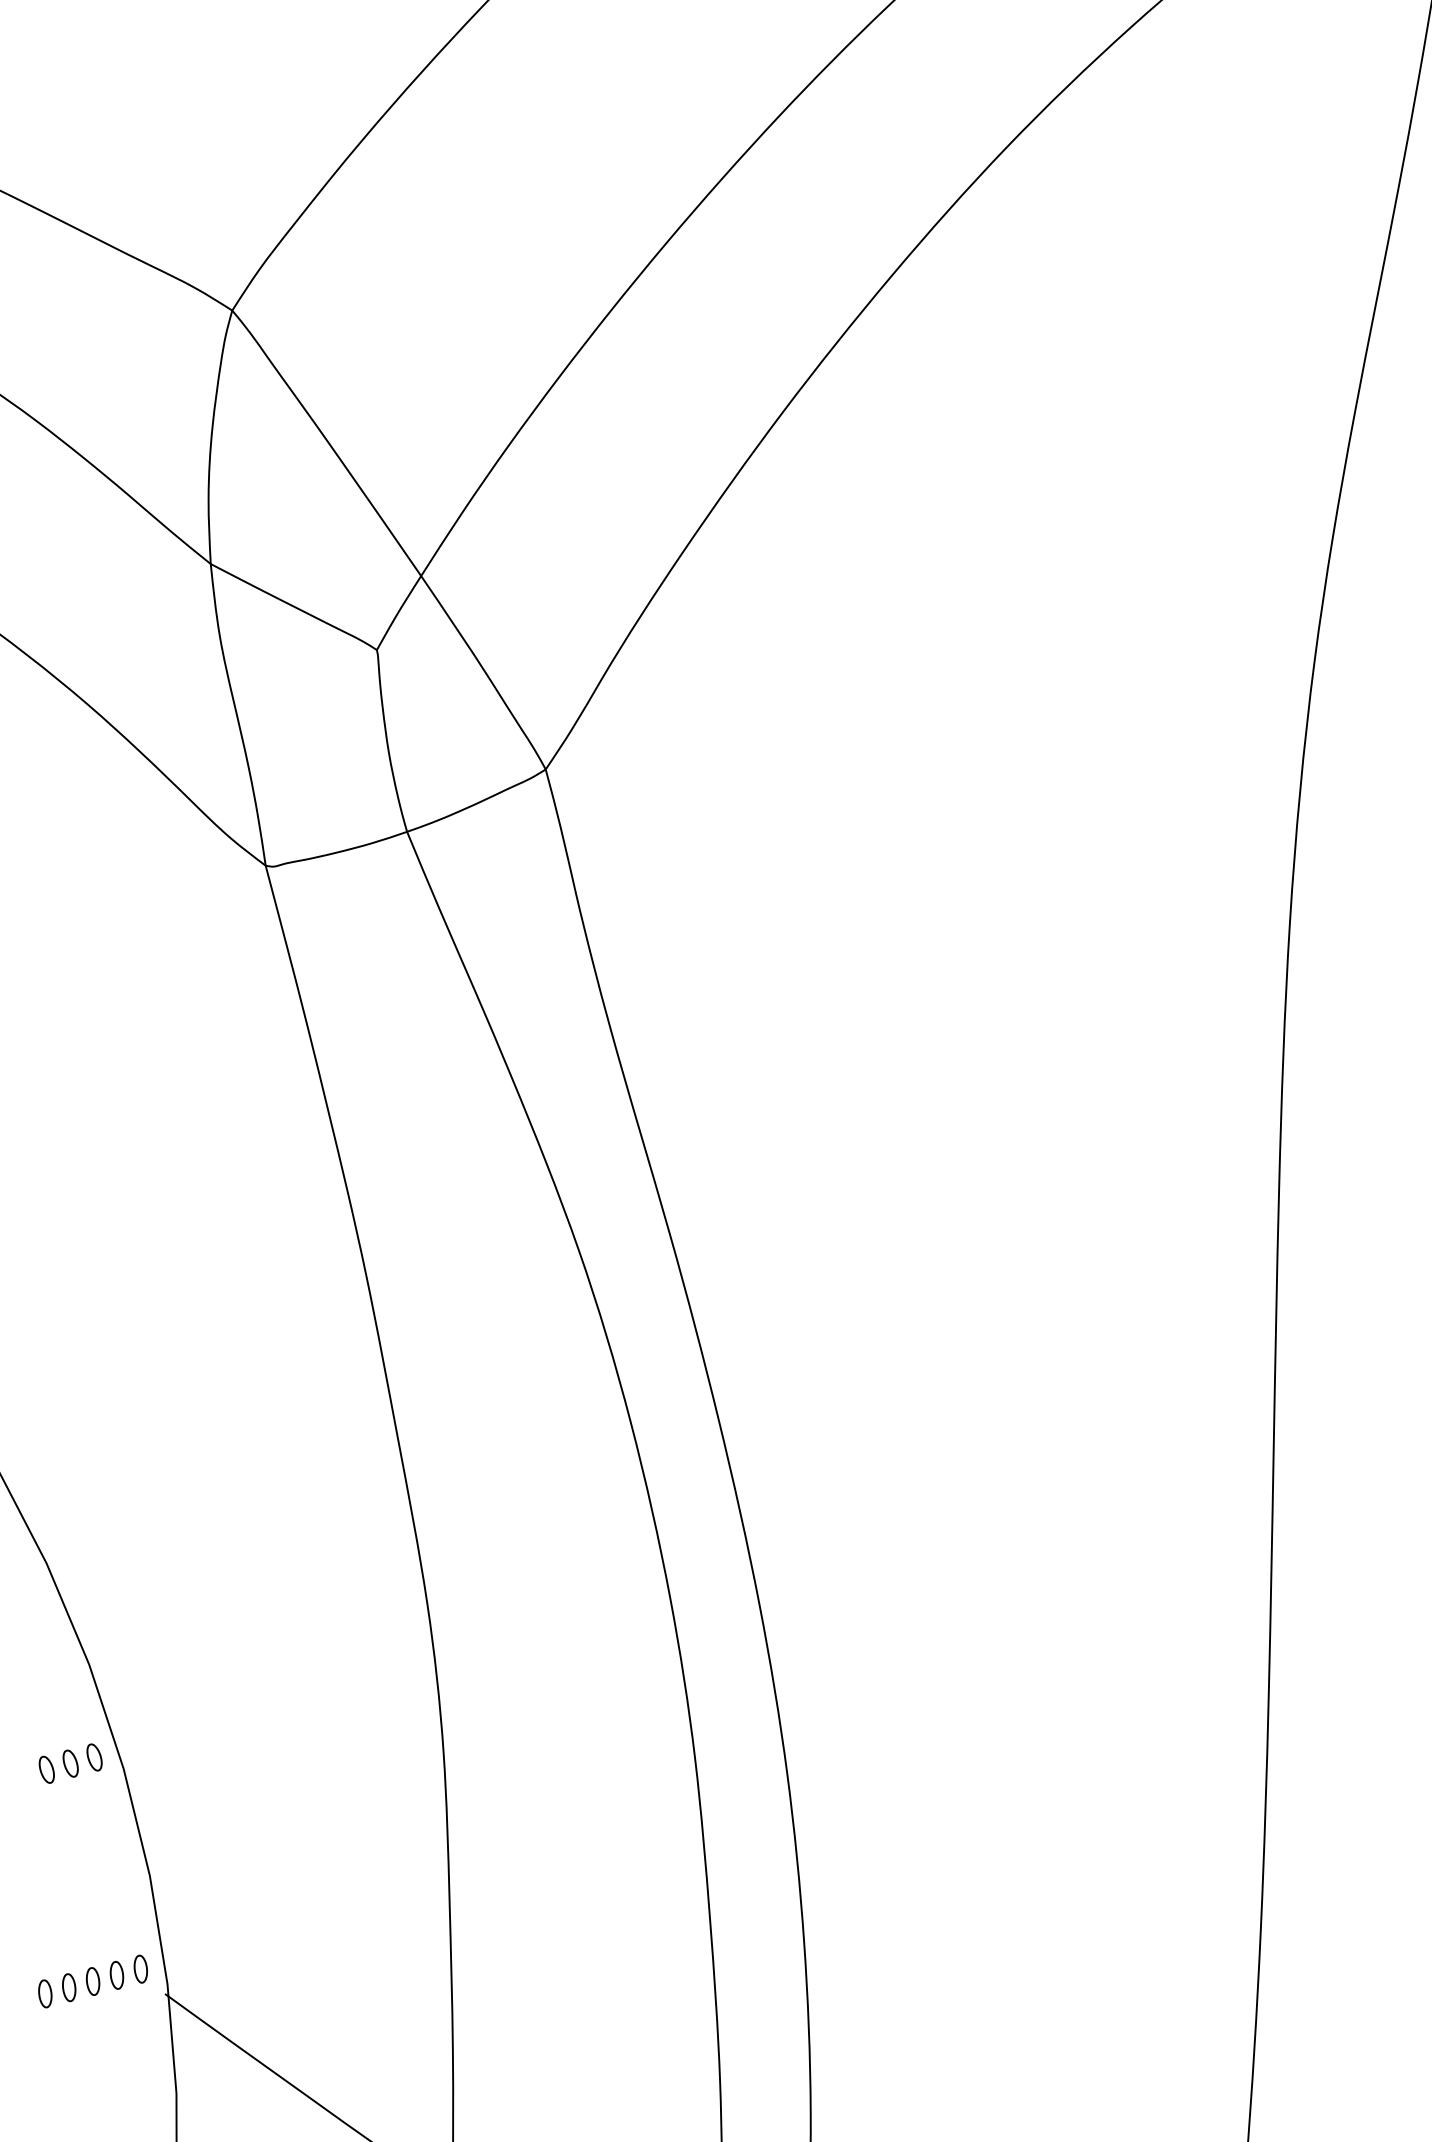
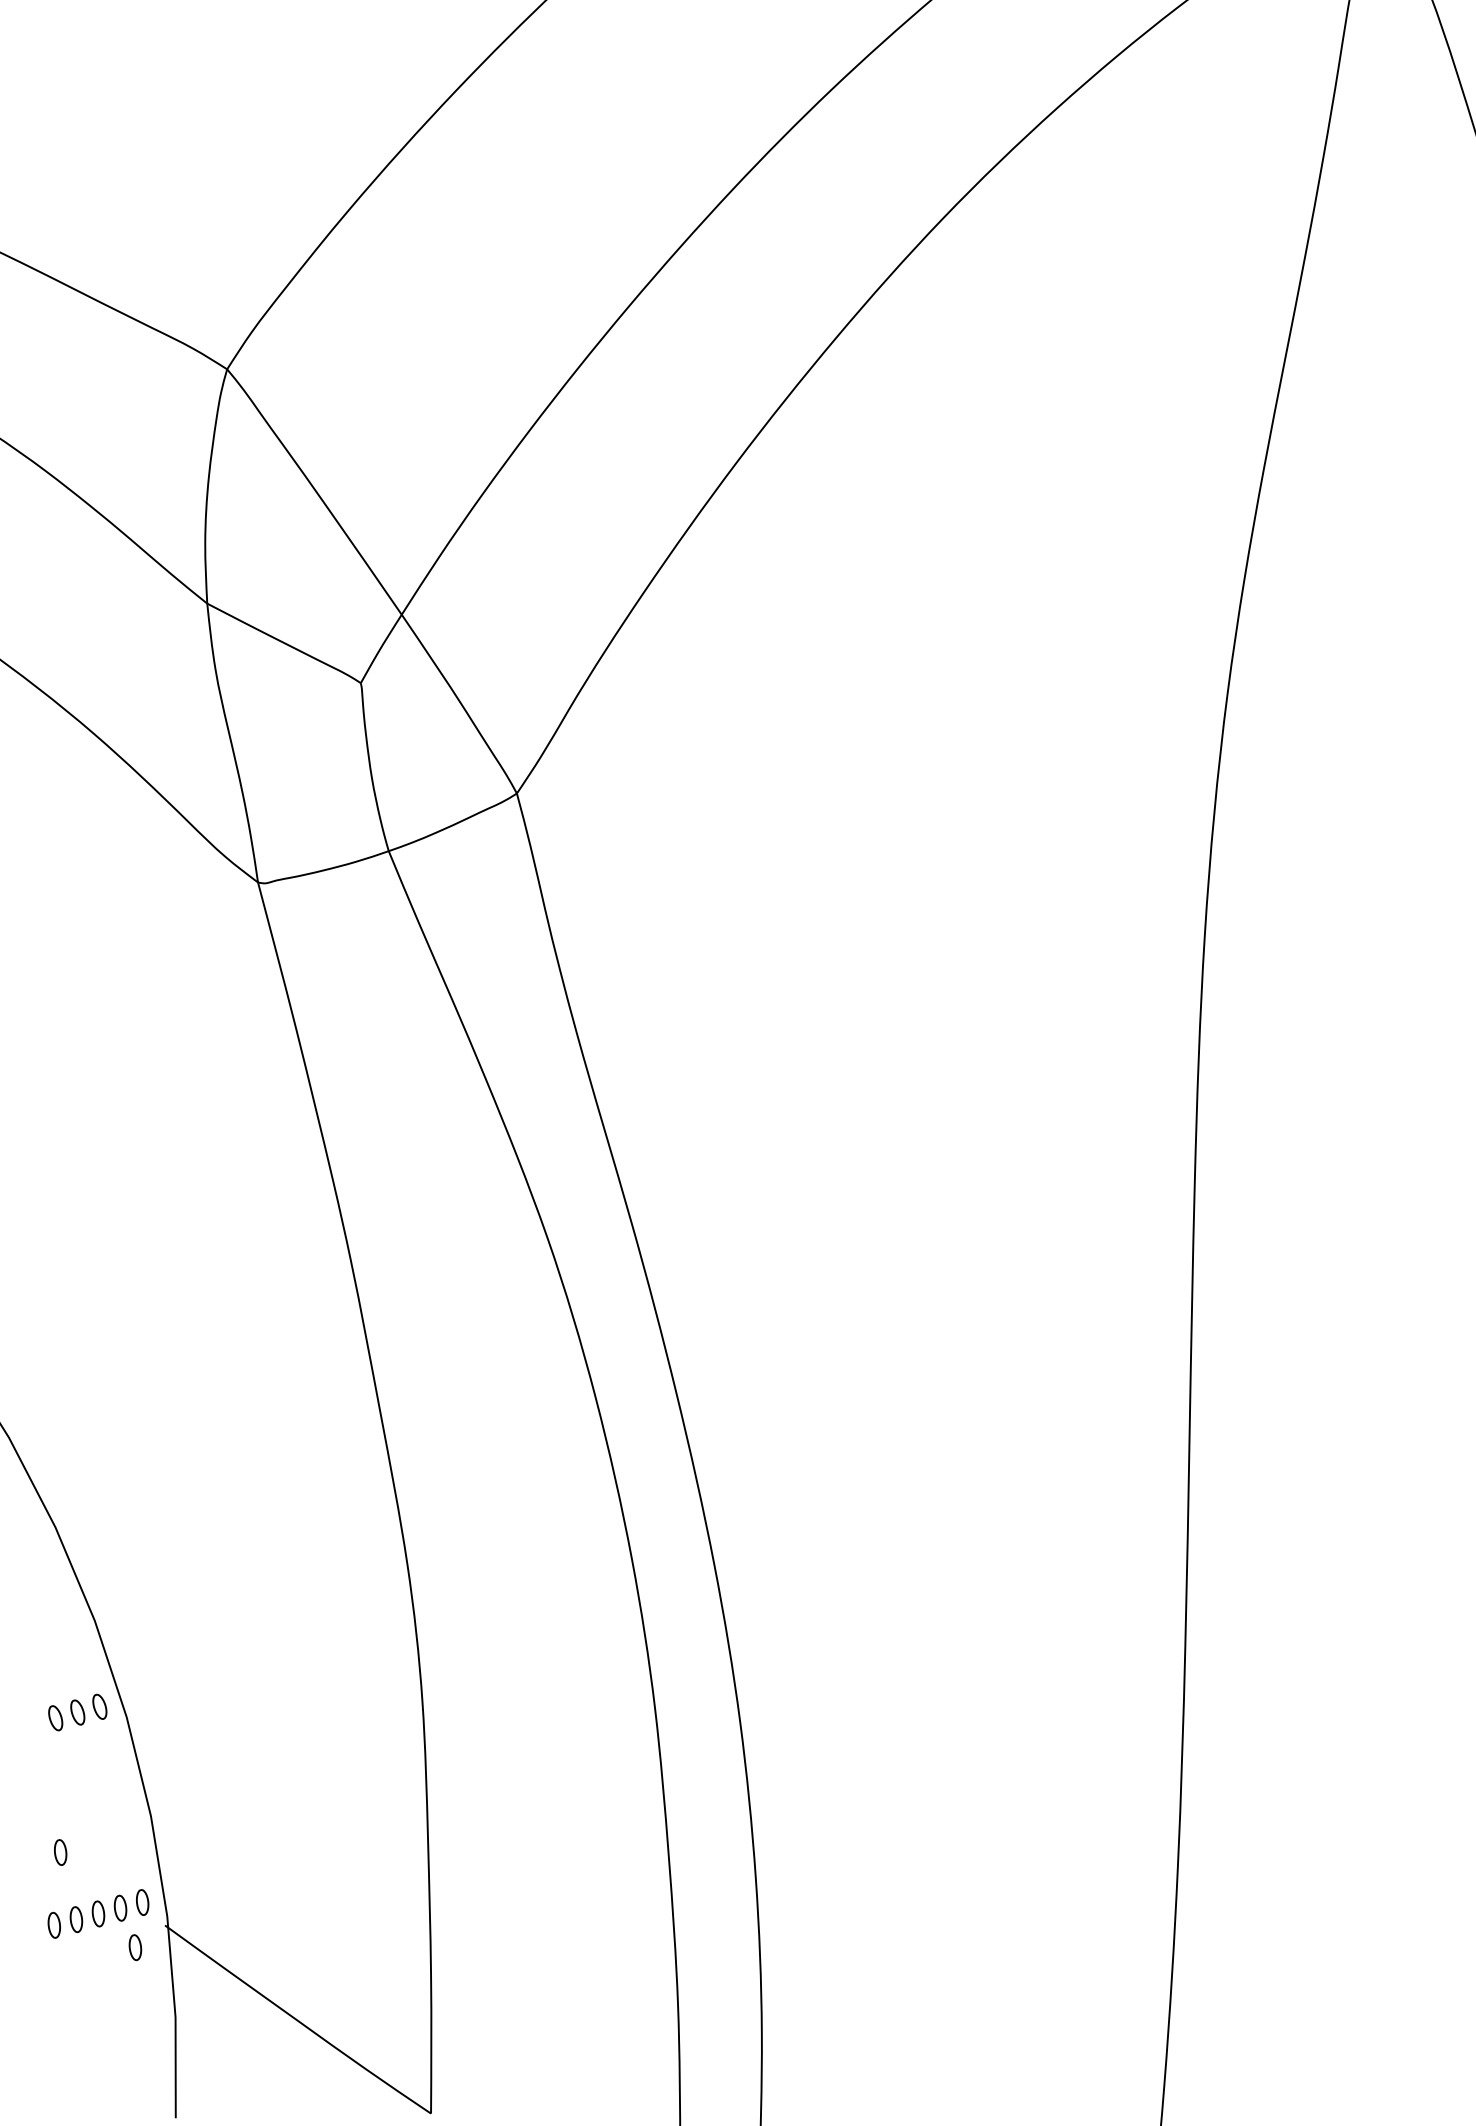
part: (51, 1915) -> (60, 1852), added
part: (133, 2017) -> (135, 1947), added

